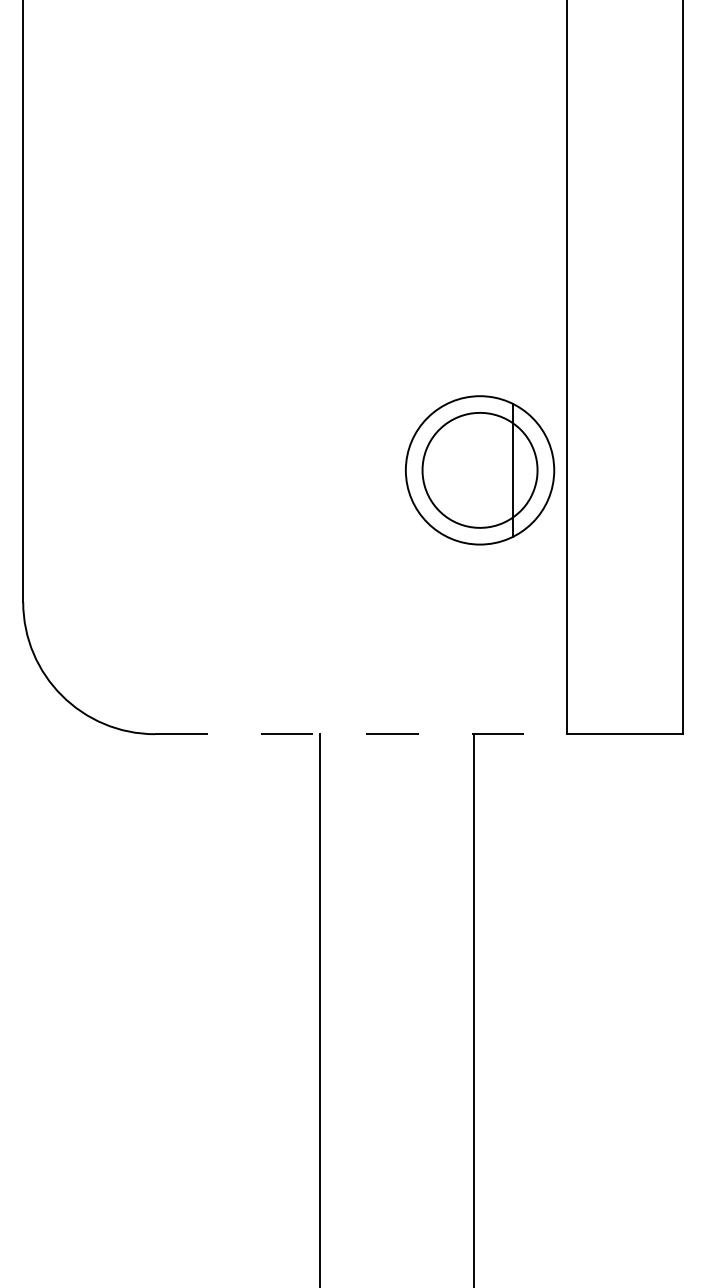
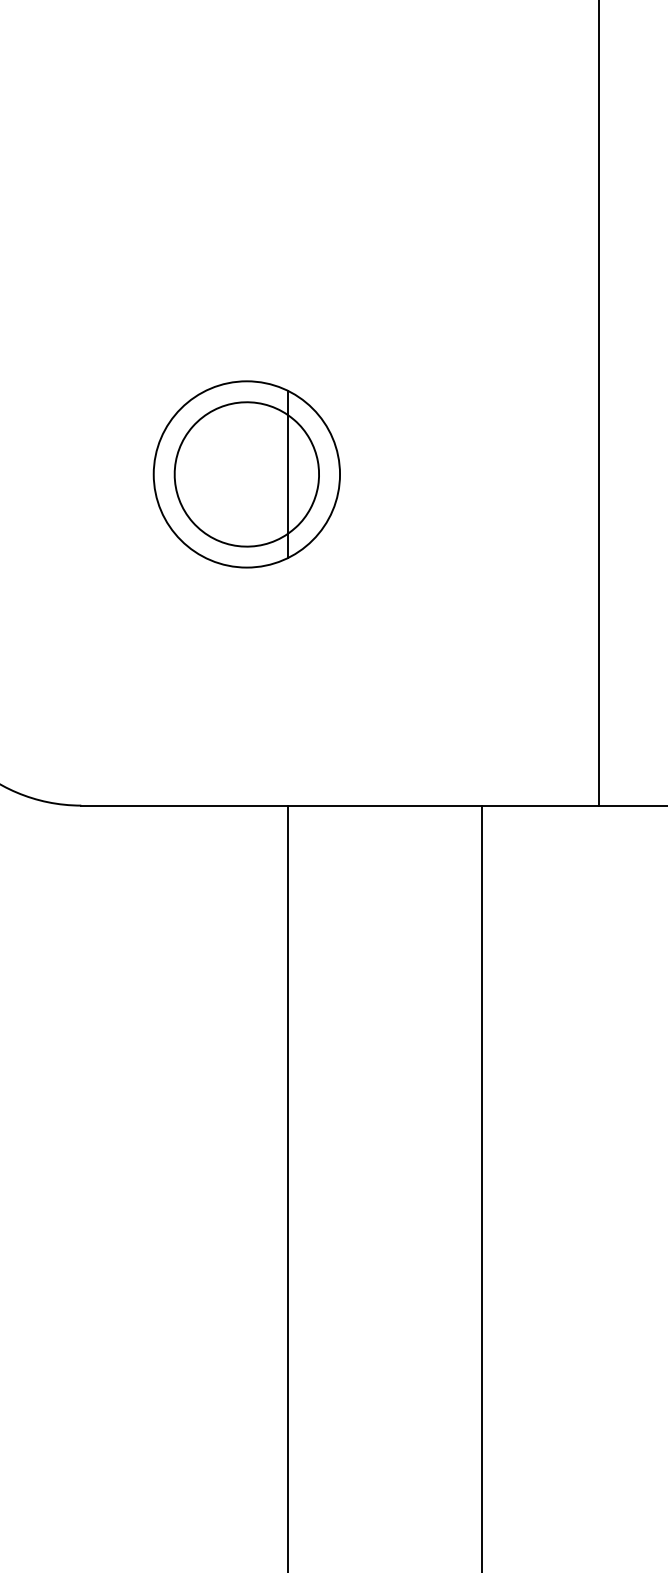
part: (480, 470) -> (247, 474), moved
line: (361, 734) -> (340, 805), dashed -> solid

